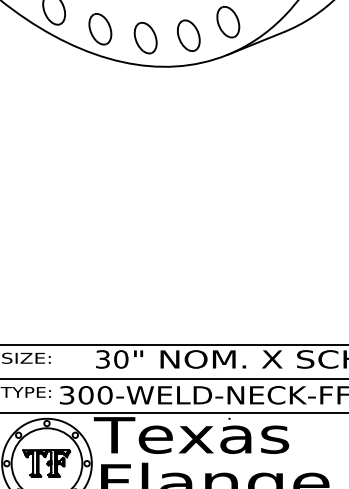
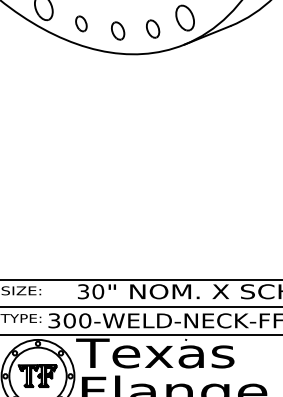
part: (100, 28) -> (81, 23), size x0.6
part: (188, 34) -> (152, 28), size x0.7
part: (144, 37) -> (117, 30), size x0.7

